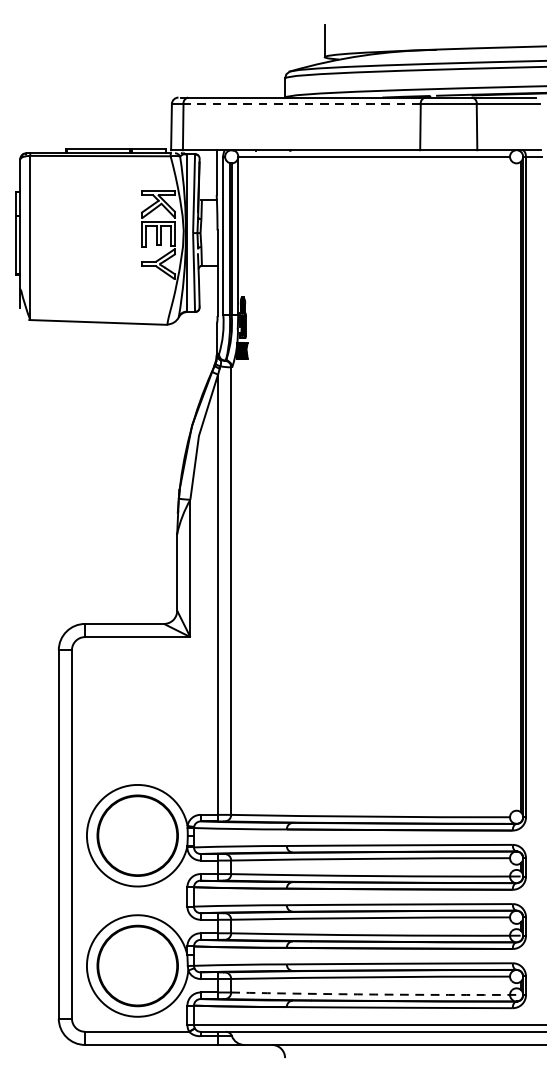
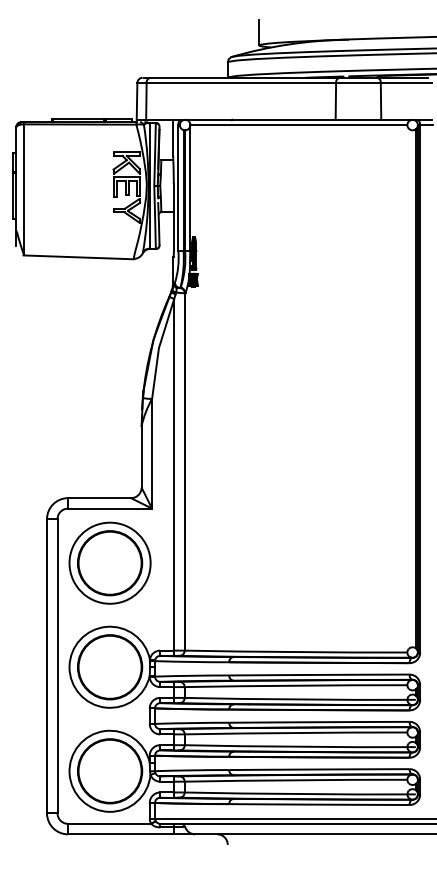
line: (302, 103) -> (241, 82), dashed -> solid
part: (137, 704) -> (109, 562), added
arc: (376, 995) -> (300, 794), dashed -> solid

